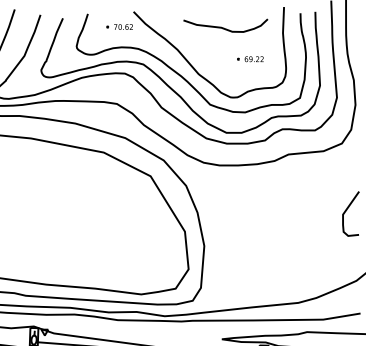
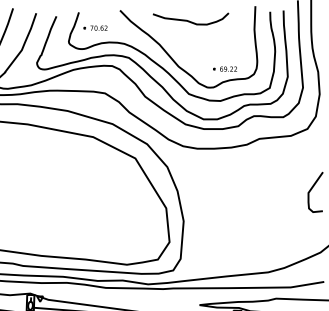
part: (119, 26) -> (95, 27), moved
curve: (224, 27) -> (189, 20), moved
part: (249, 58) -> (224, 68), moved

